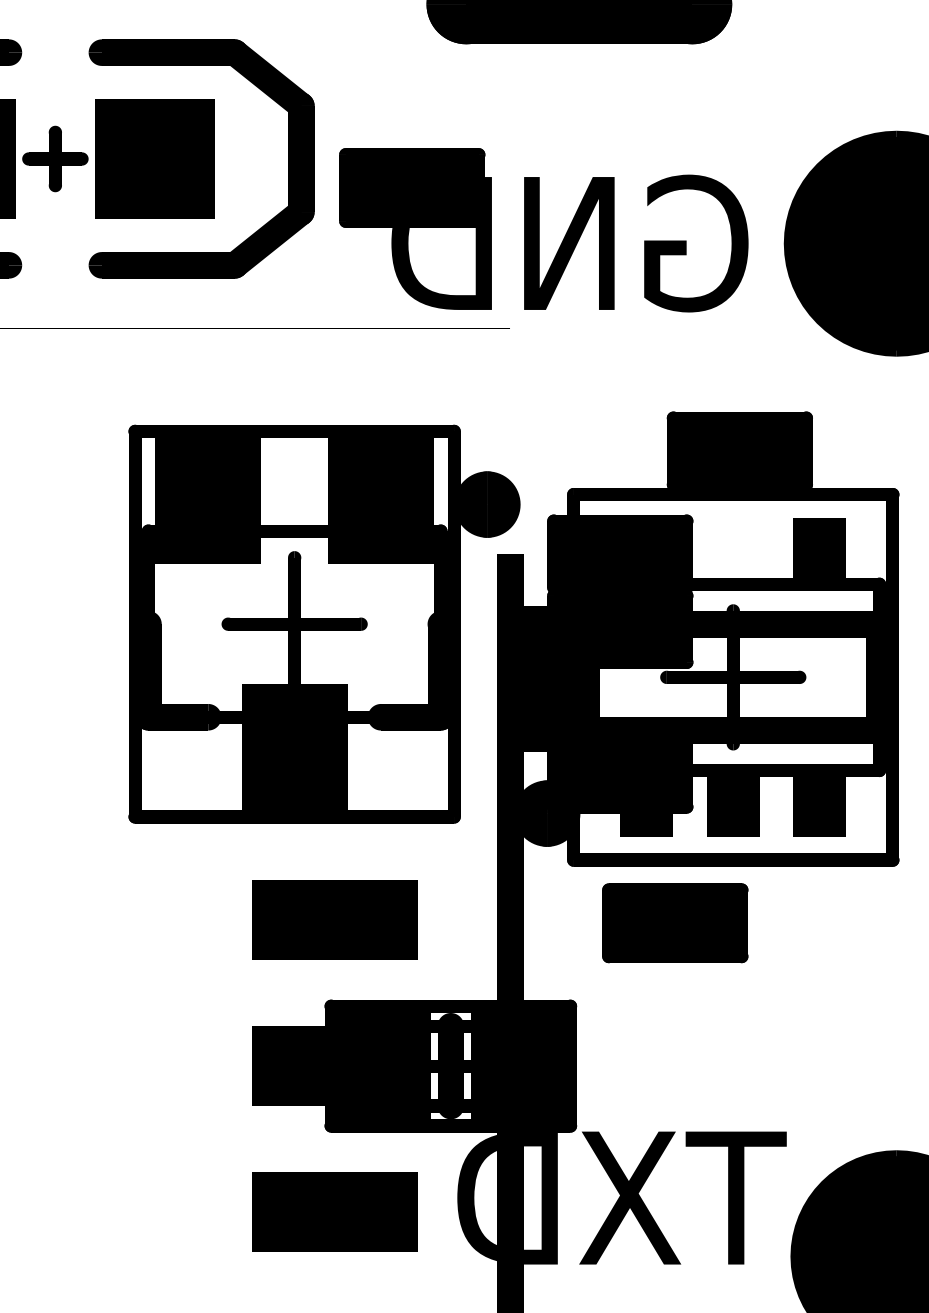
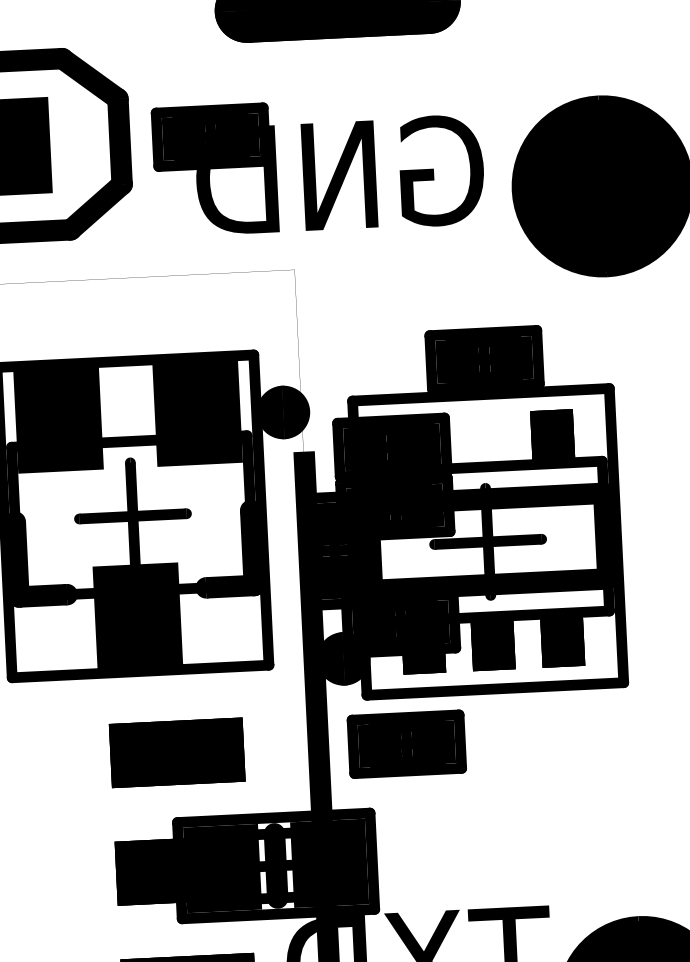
text: (543, 230) -> (318, 166), moved
part: (675, 923) -> (407, 744), moved

